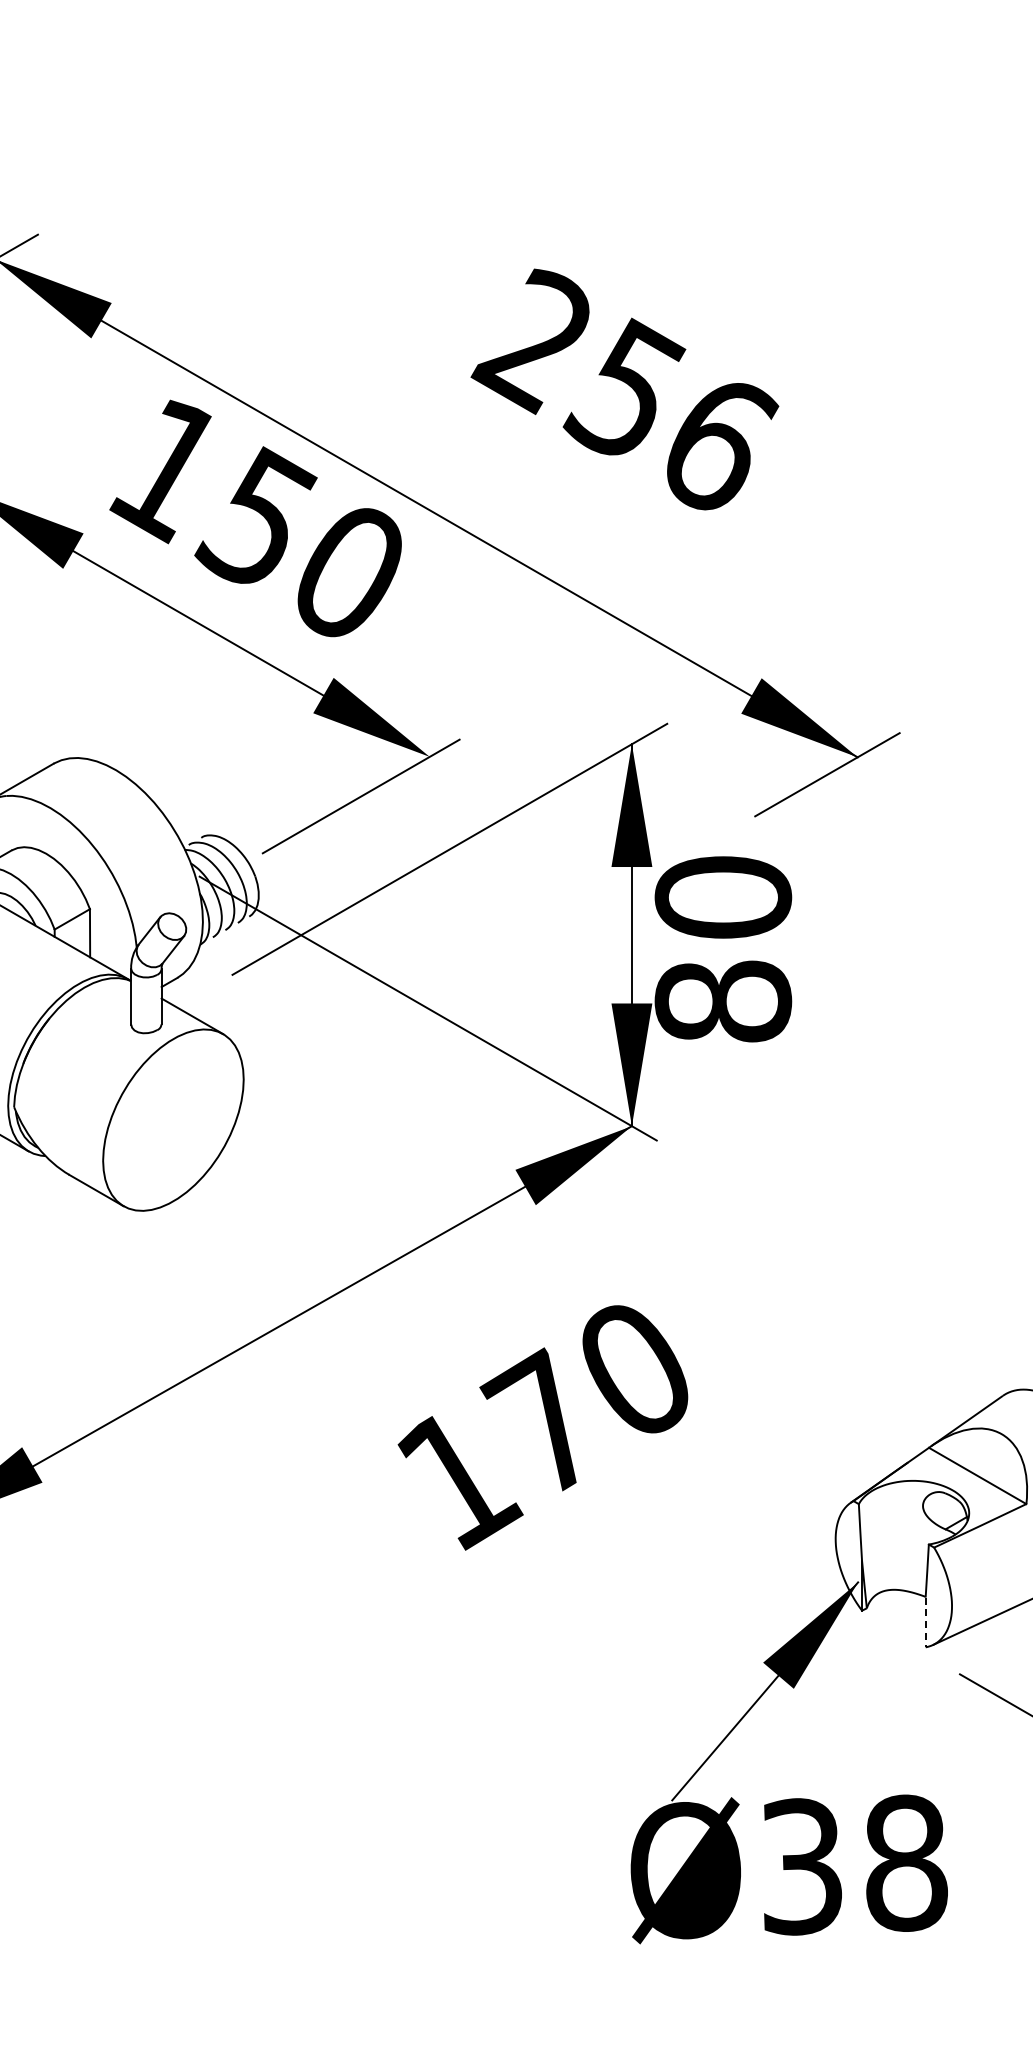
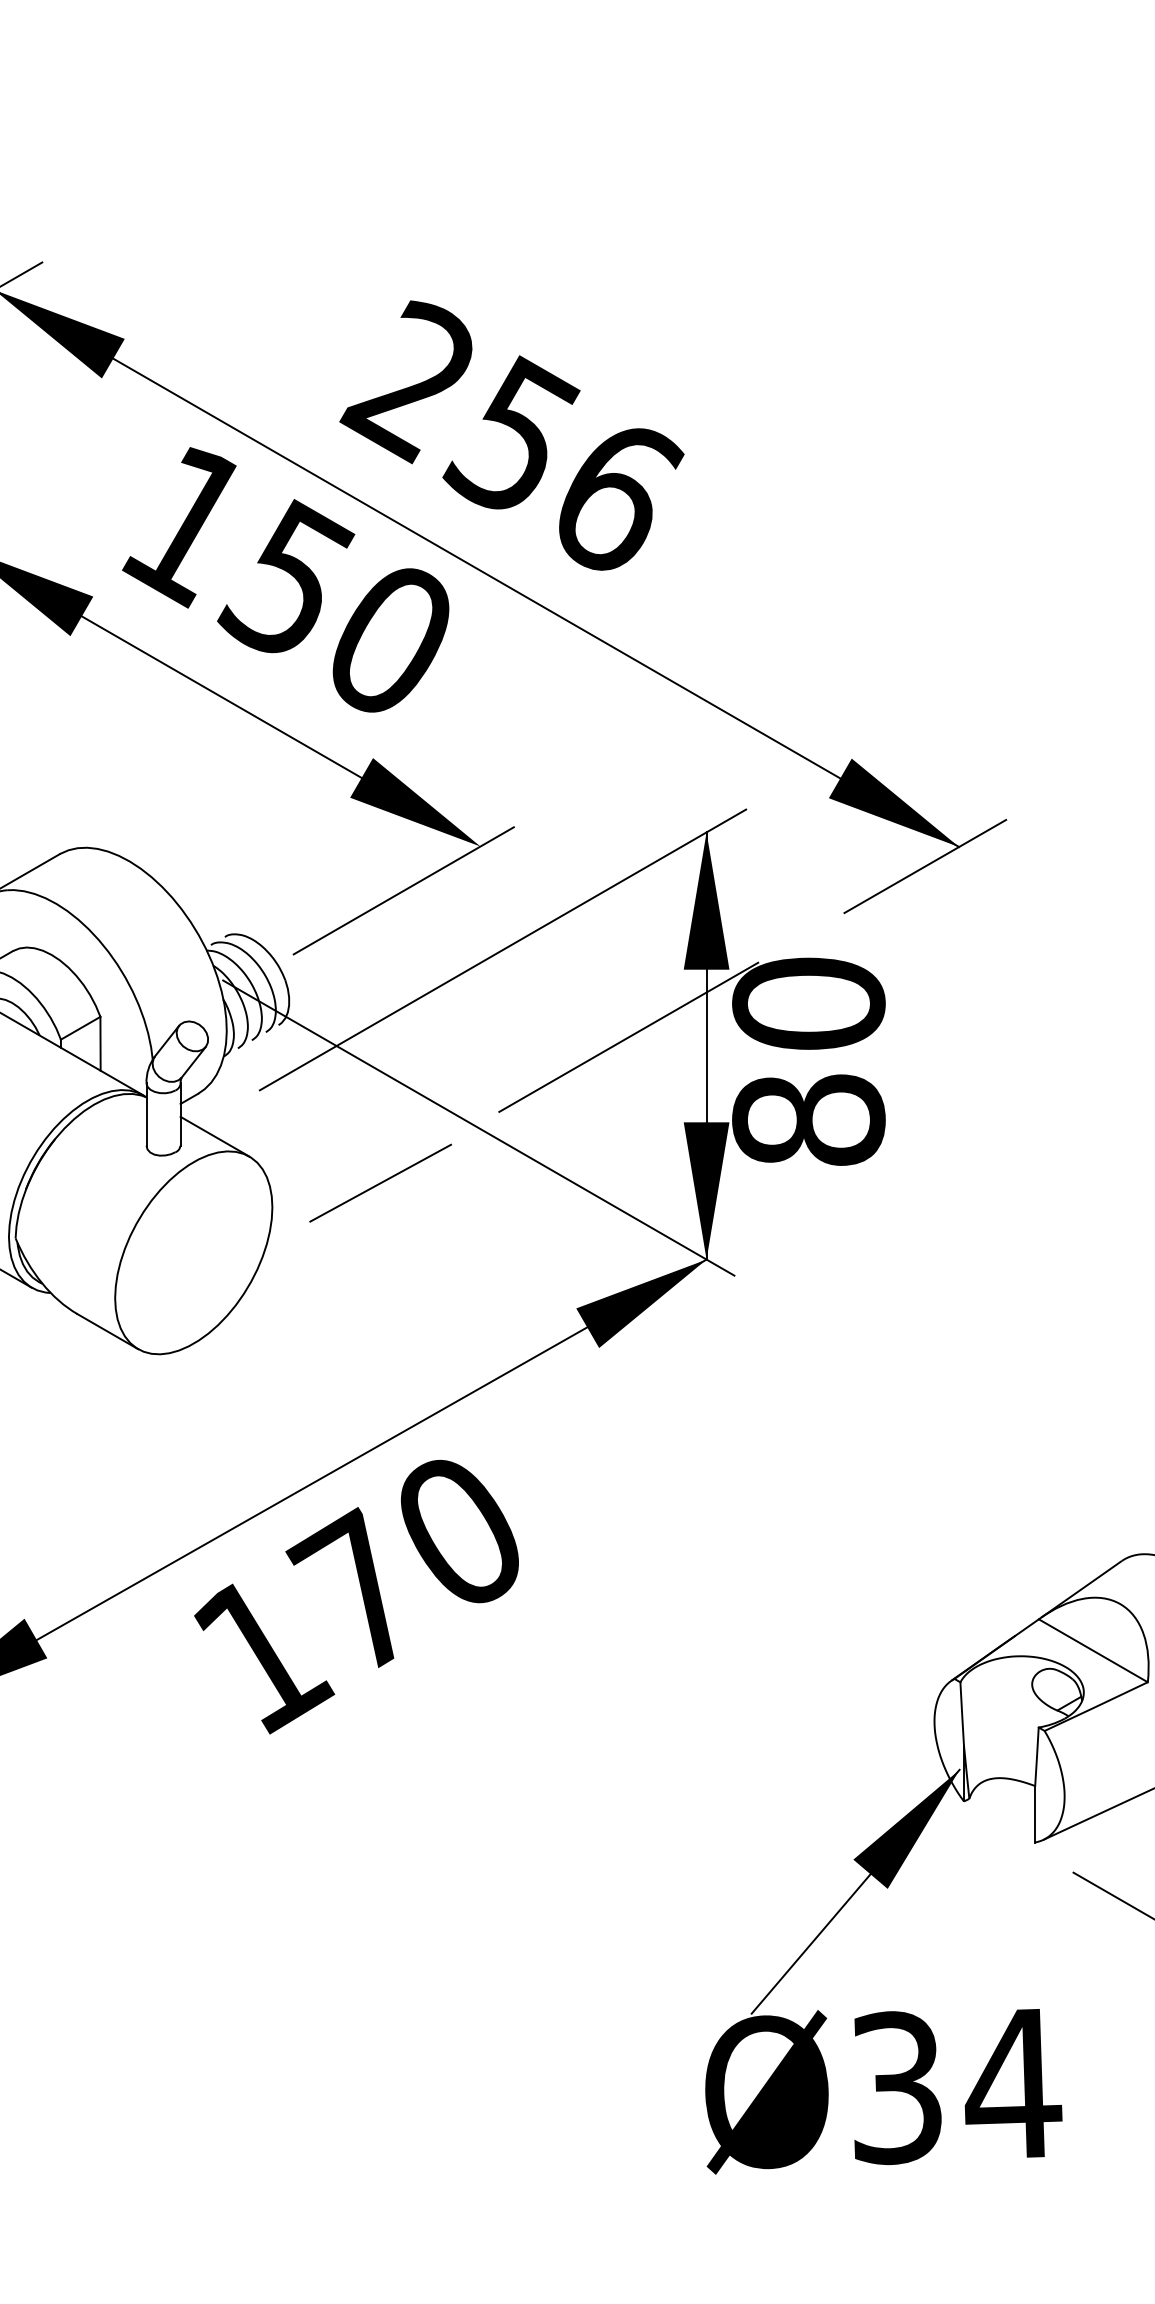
text: (624, 389) -> (511, 435), moved
line: (562, 927) -> (628, 1037), added
line: (340, 1057) -> (380, 1182), added
text: (542, 1427) -> (356, 1596), moved
line: (925, 1622) -> (1034, 1814), dashed -> solid
text: (906, 1862) -> (1013, 2083), Ø38 -> Ø34

